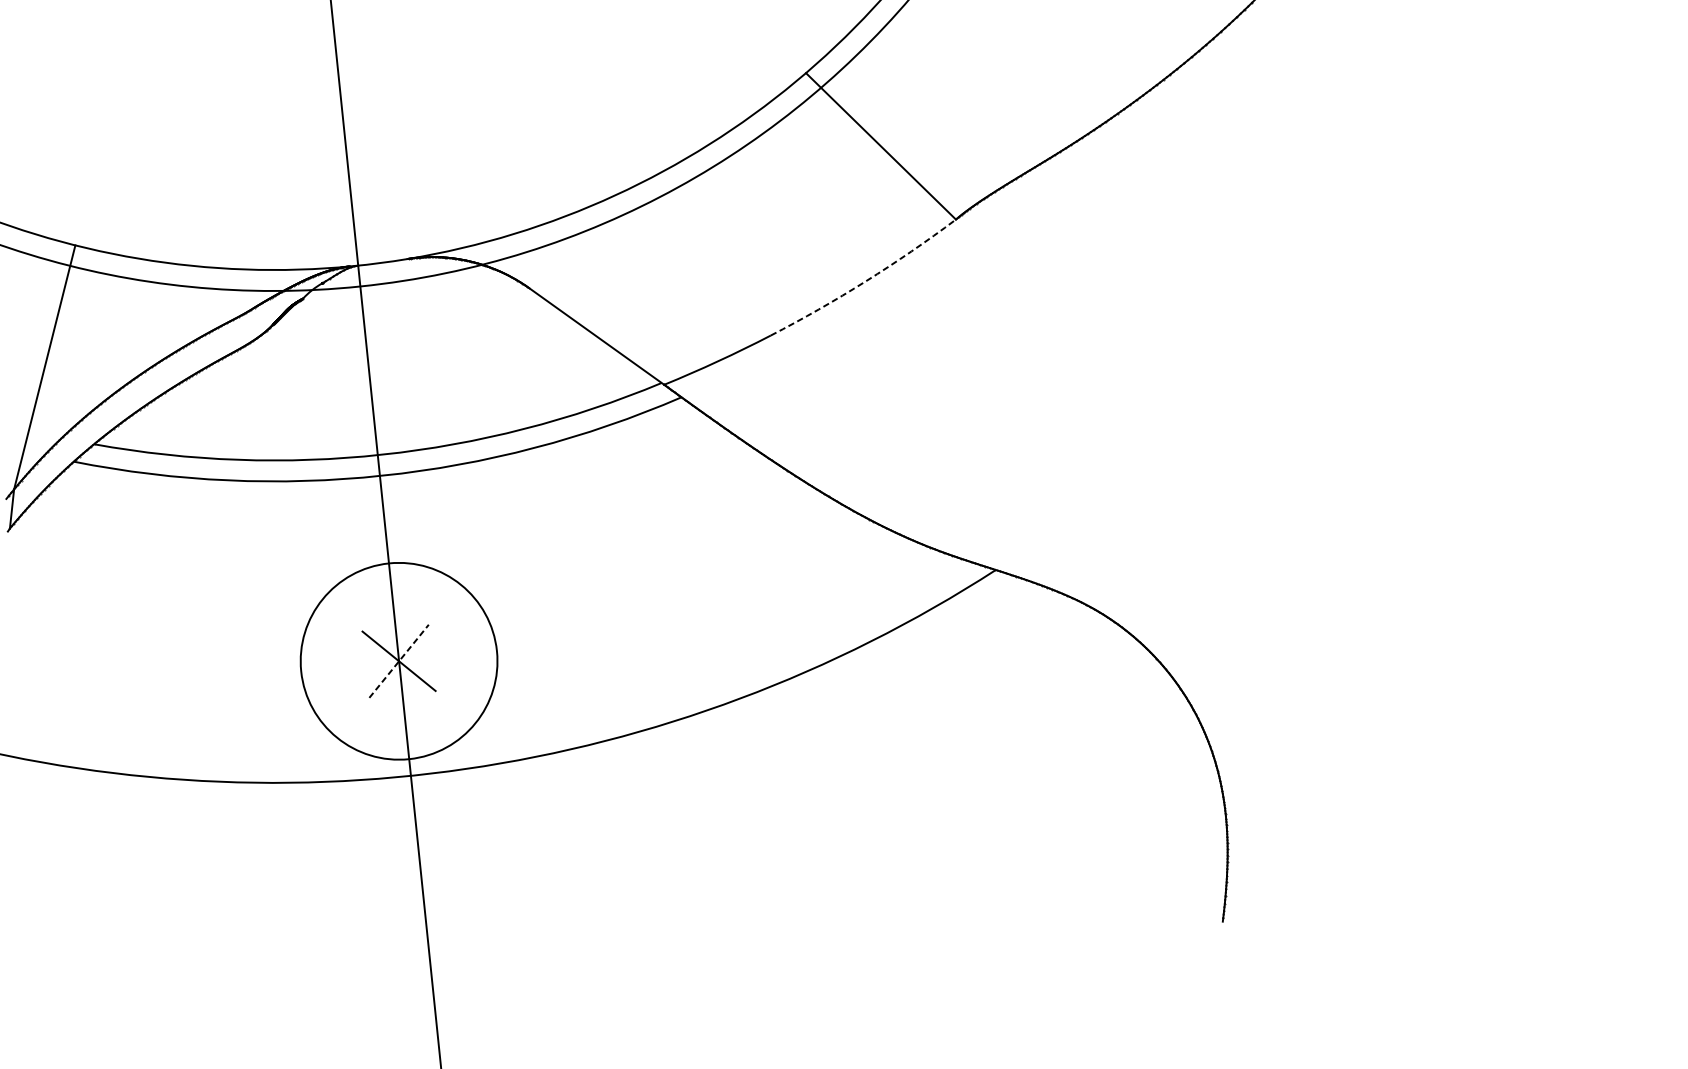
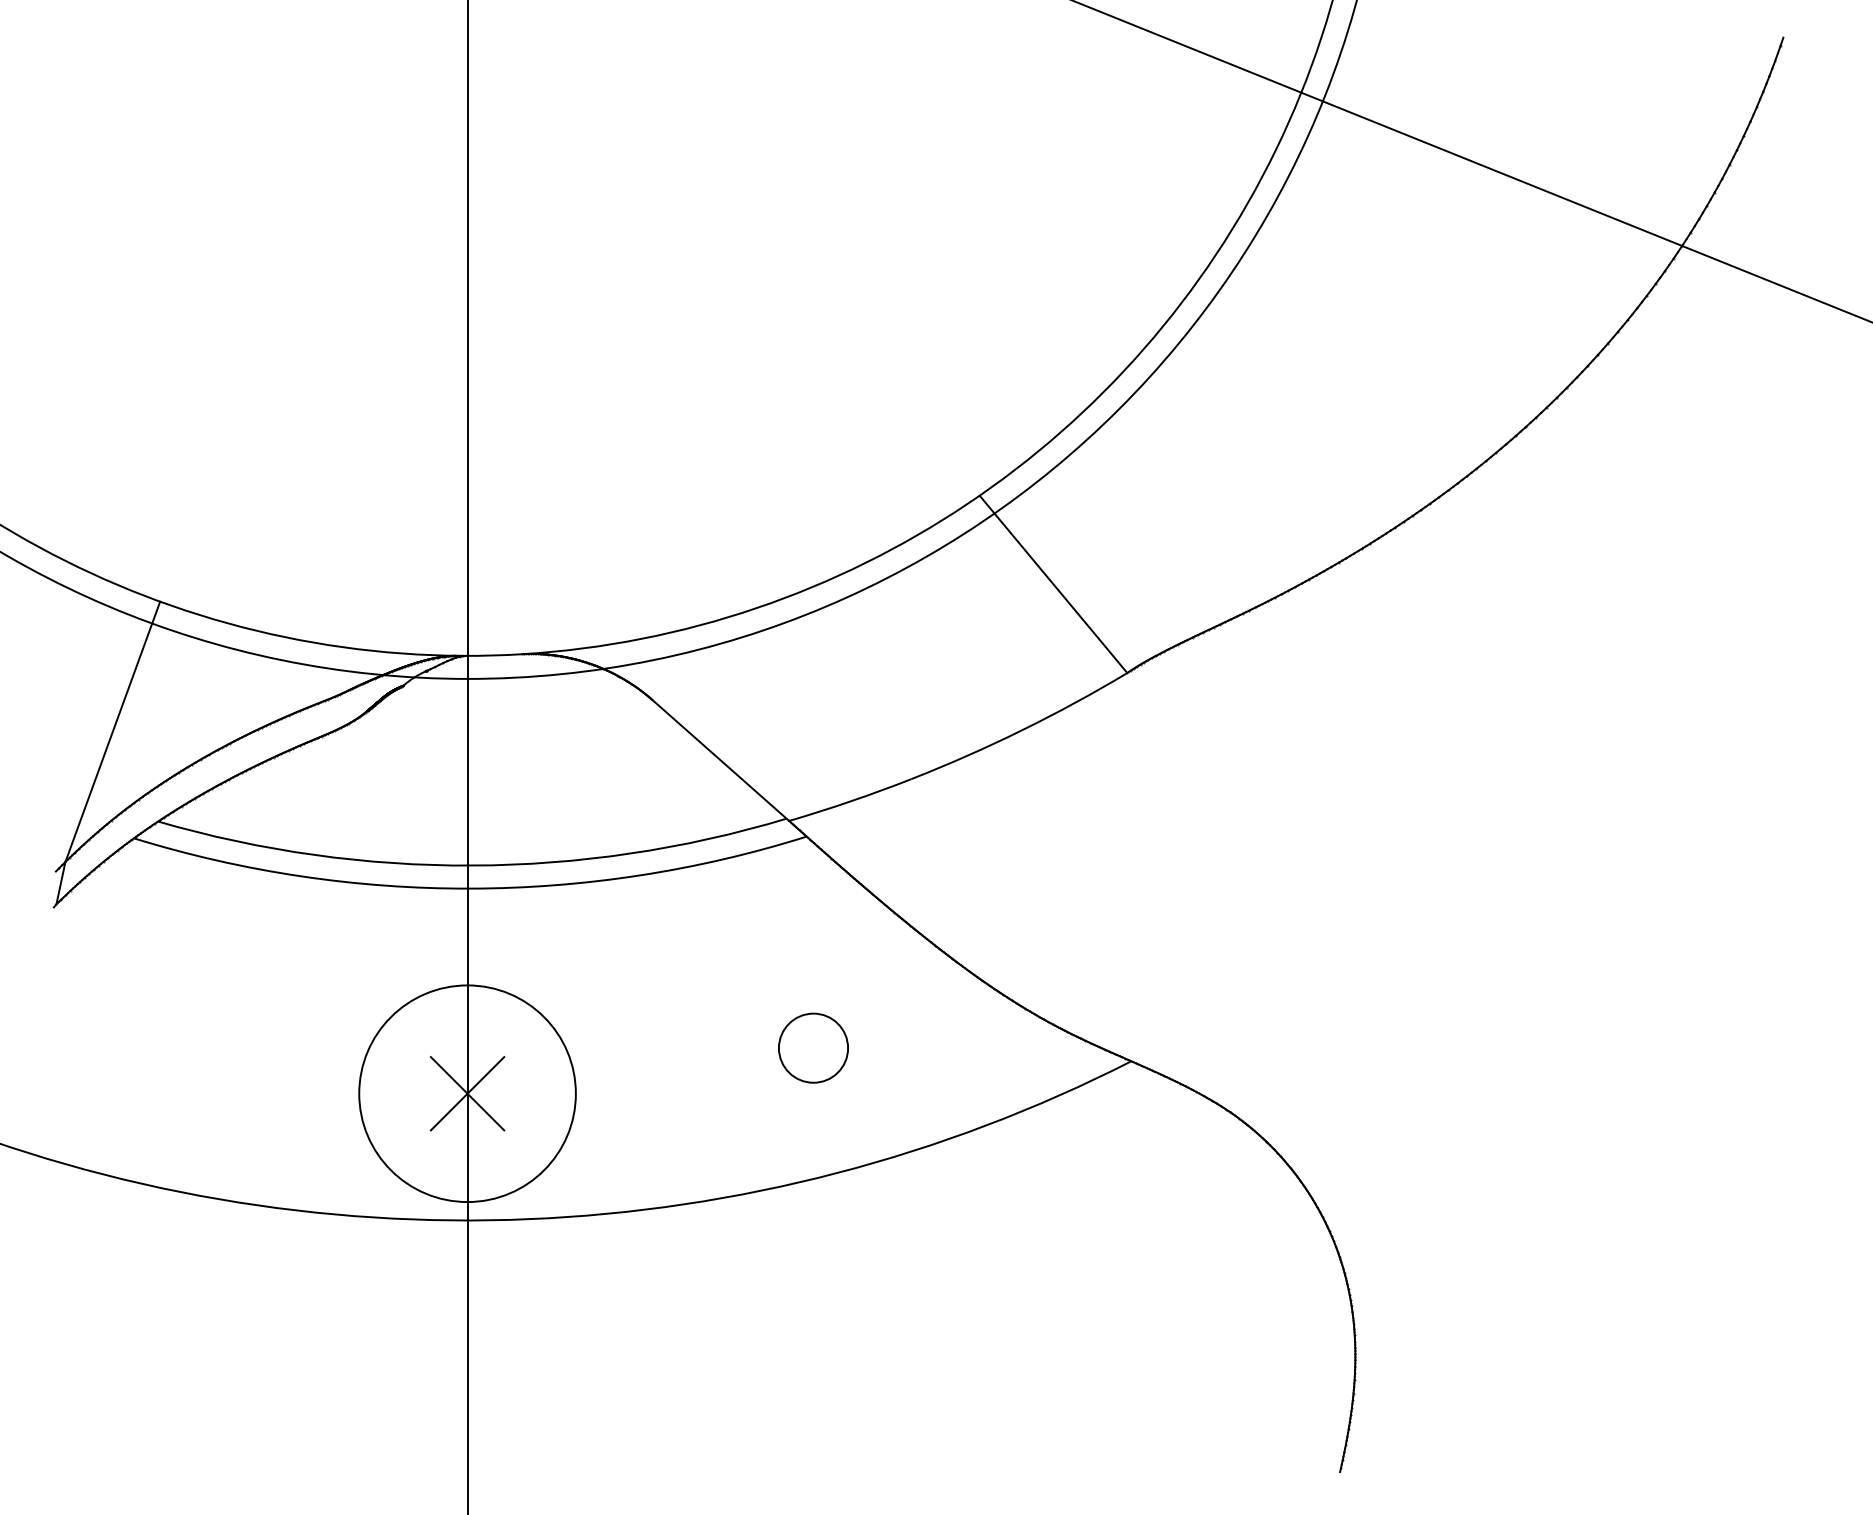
arc: (865, 281) -> (1021, 730), dashed -> solid
circle: (707, 587) -> (813, 1047), added
line: (399, 661) -> (467, 1093), dashed -> solid

